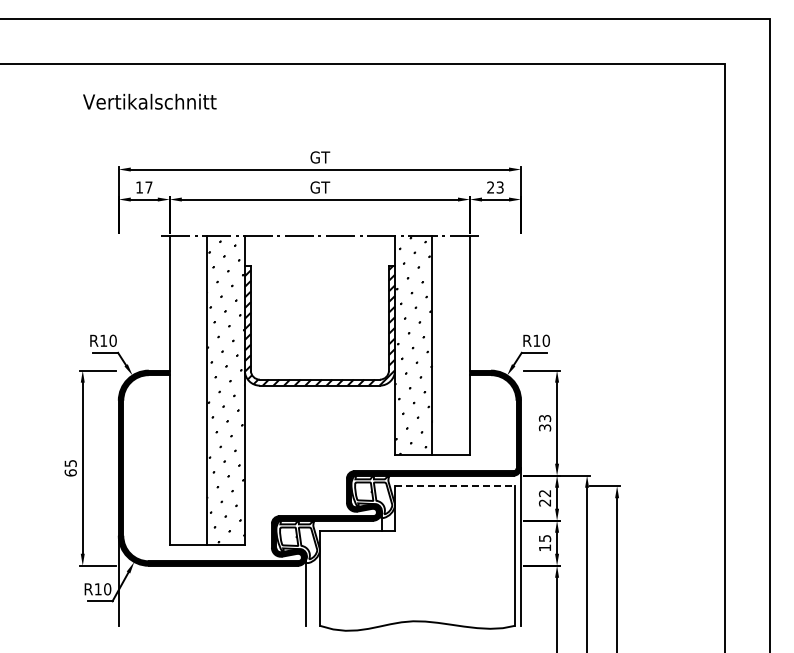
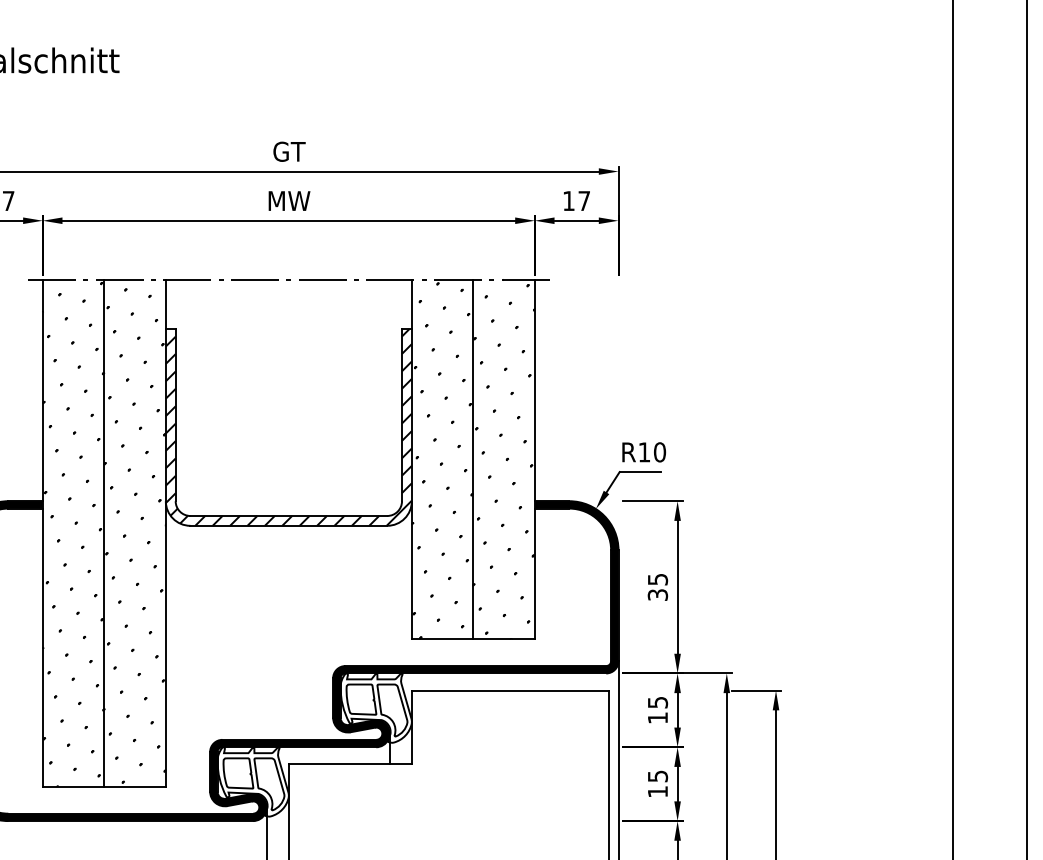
text: (319, 187) -> (288, 200), GT -> MW
text: (495, 187) -> (576, 200), 23 -> 17
hatch: (451, 344) -> (504, 458), added
hatch: (188, 390) -> (73, 533), added
text: (544, 418) -> (656, 579), 33 -> 35
line: (455, 486) -> (511, 691), dashed -> solid
text: (544, 498) -> (656, 710), 22 -> 15

